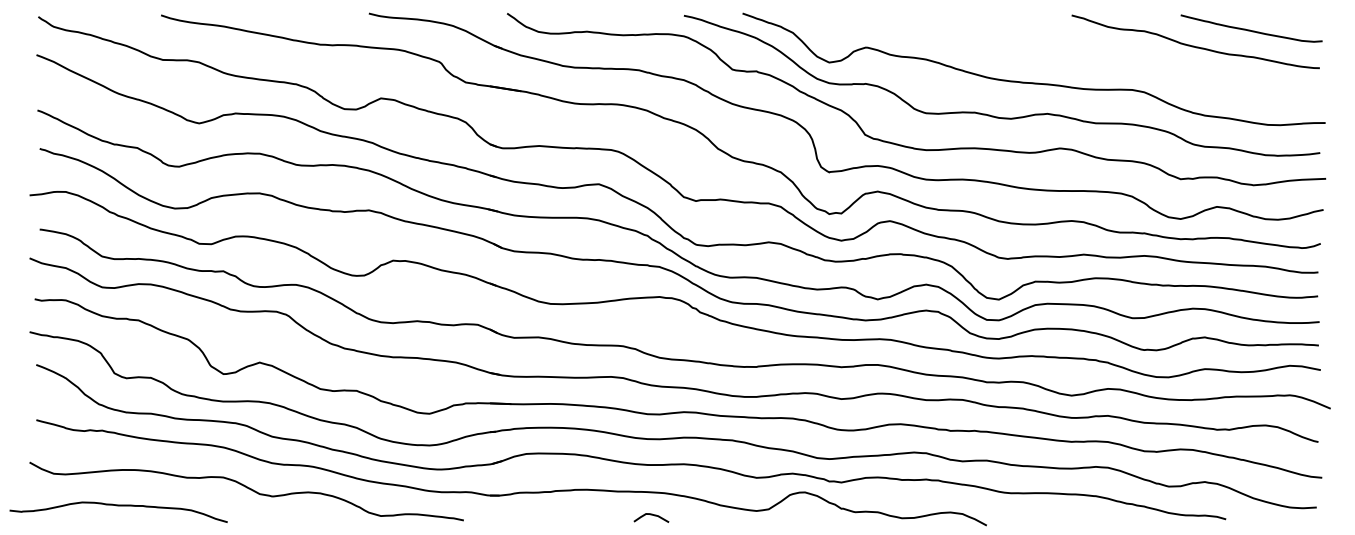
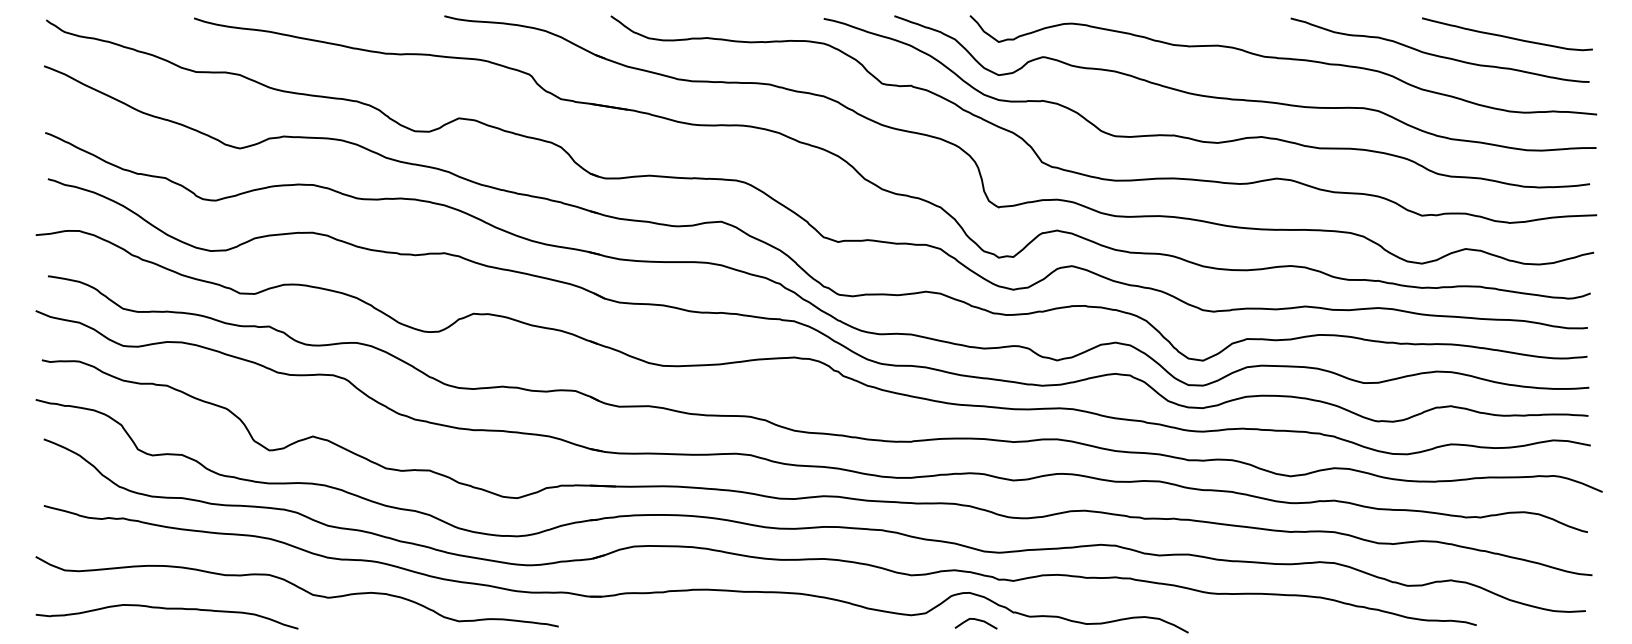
curve: (1065, 49) -> (1283, 59), added
curve: (118, 506) -> (166, 609), moved
curve: (651, 515) -> (976, 620), moved

